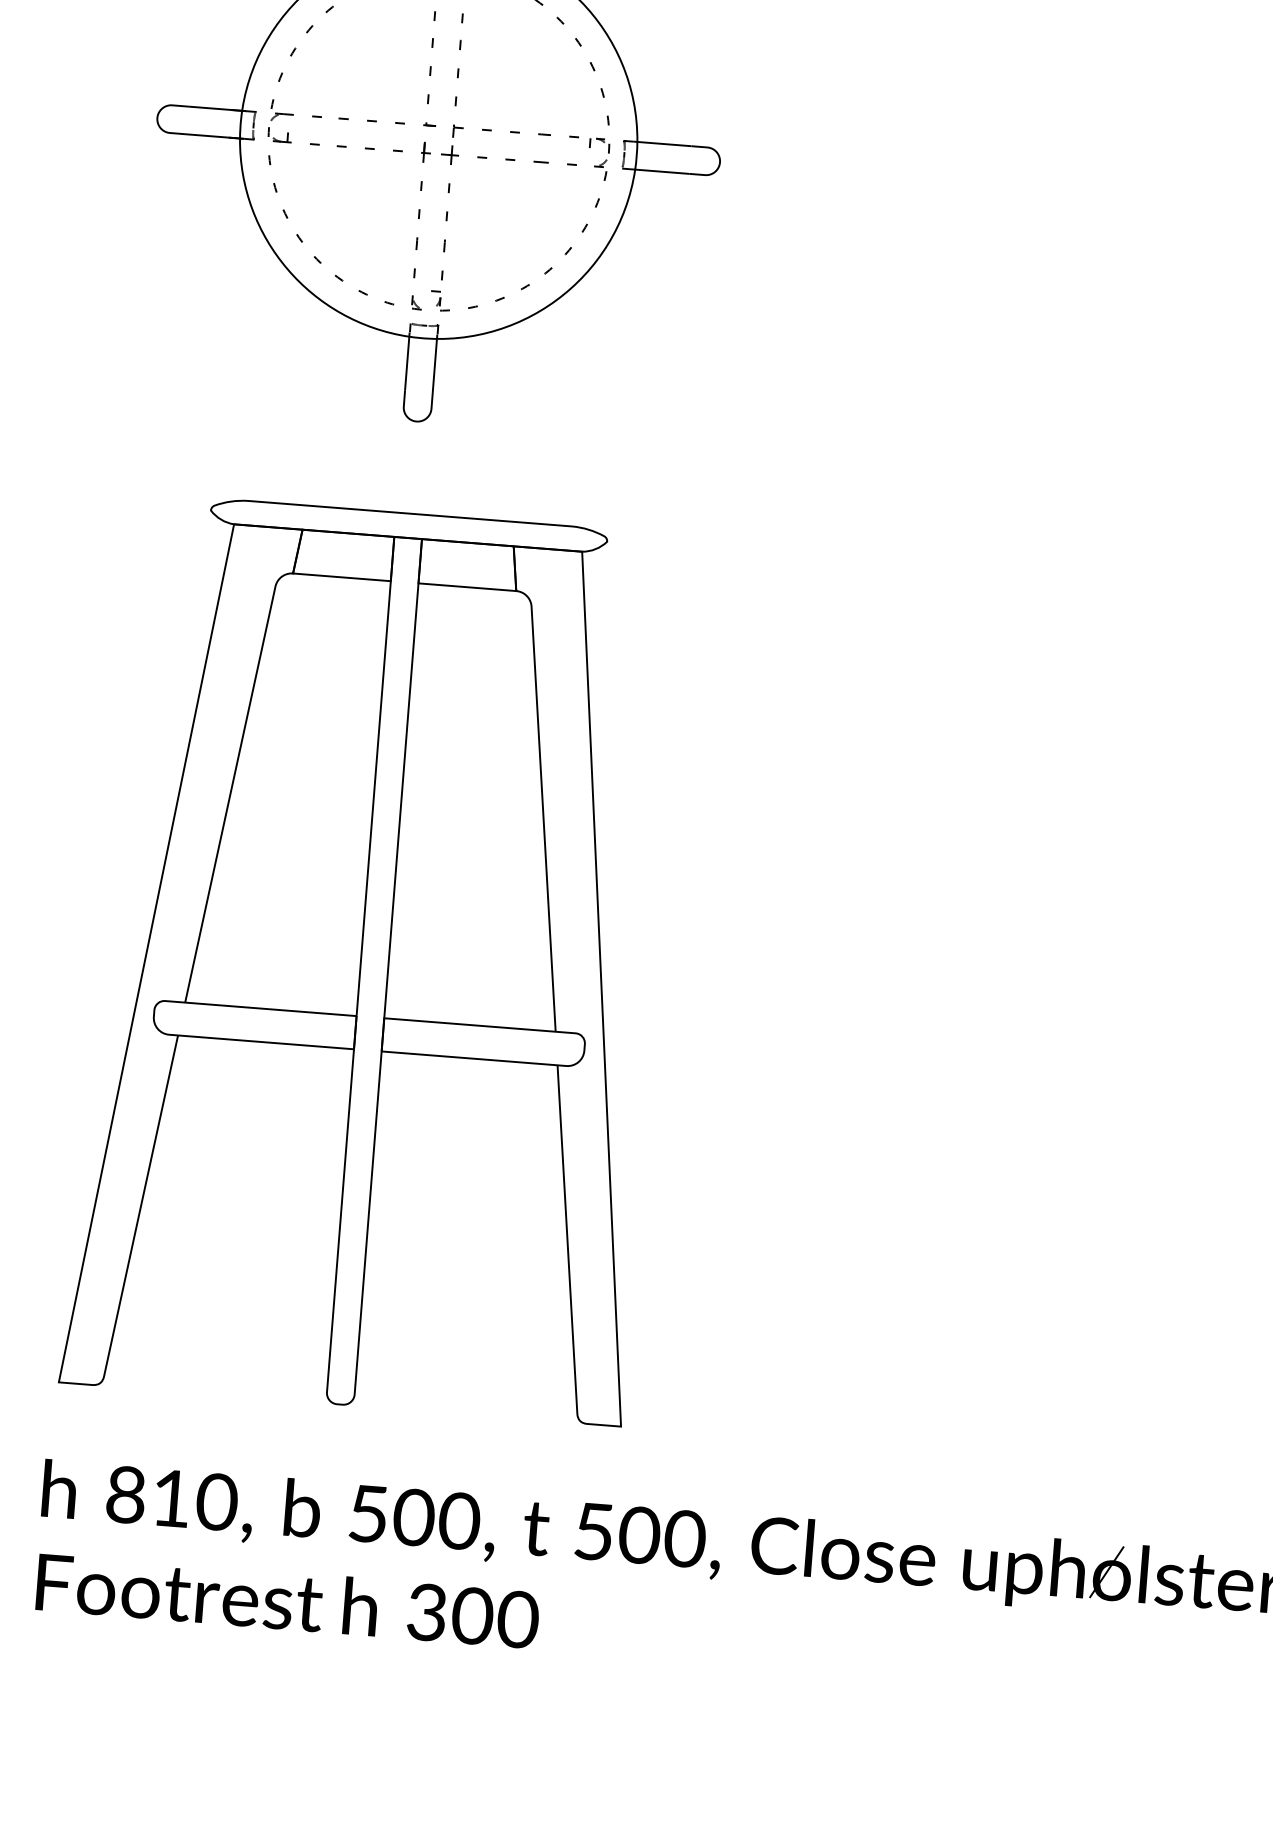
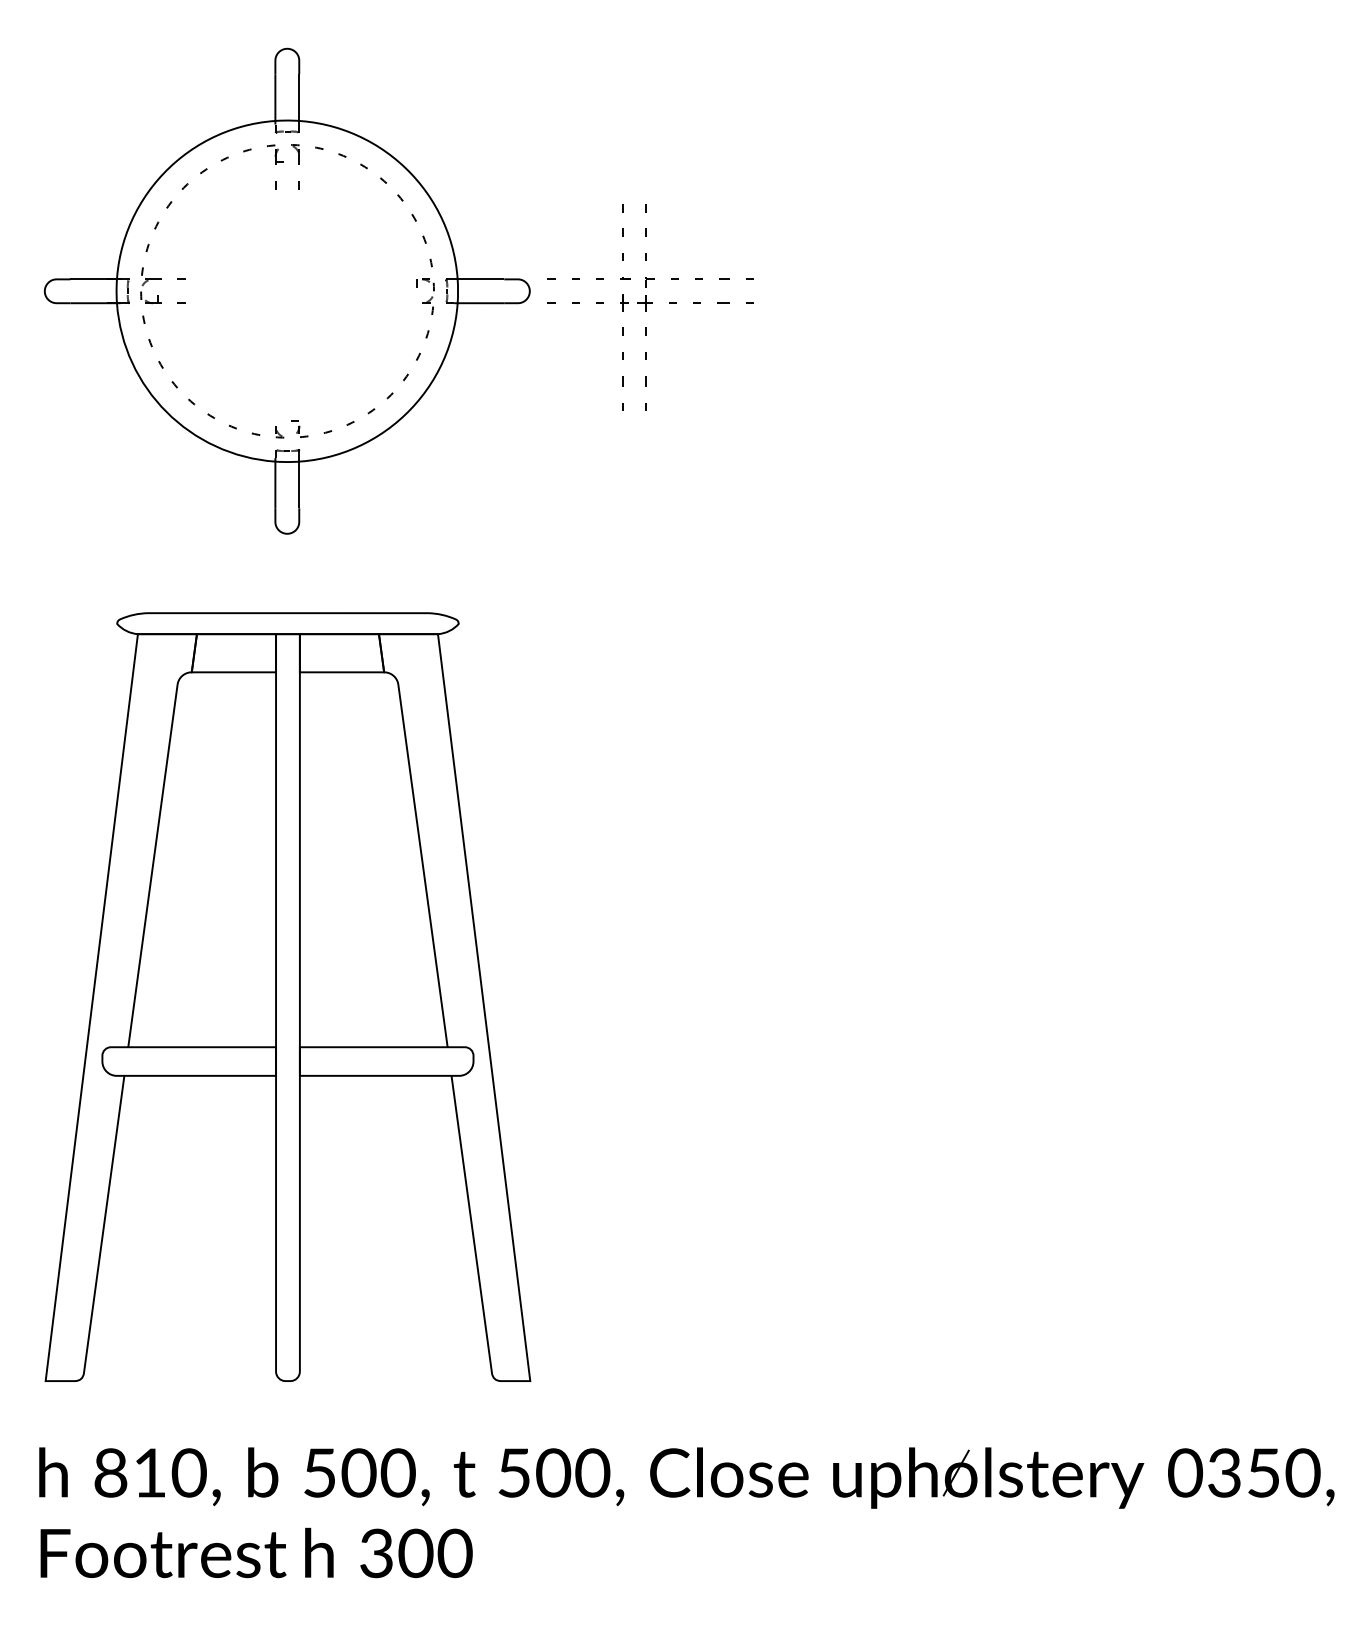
part: (455, 160) -> (650, 307), moved

